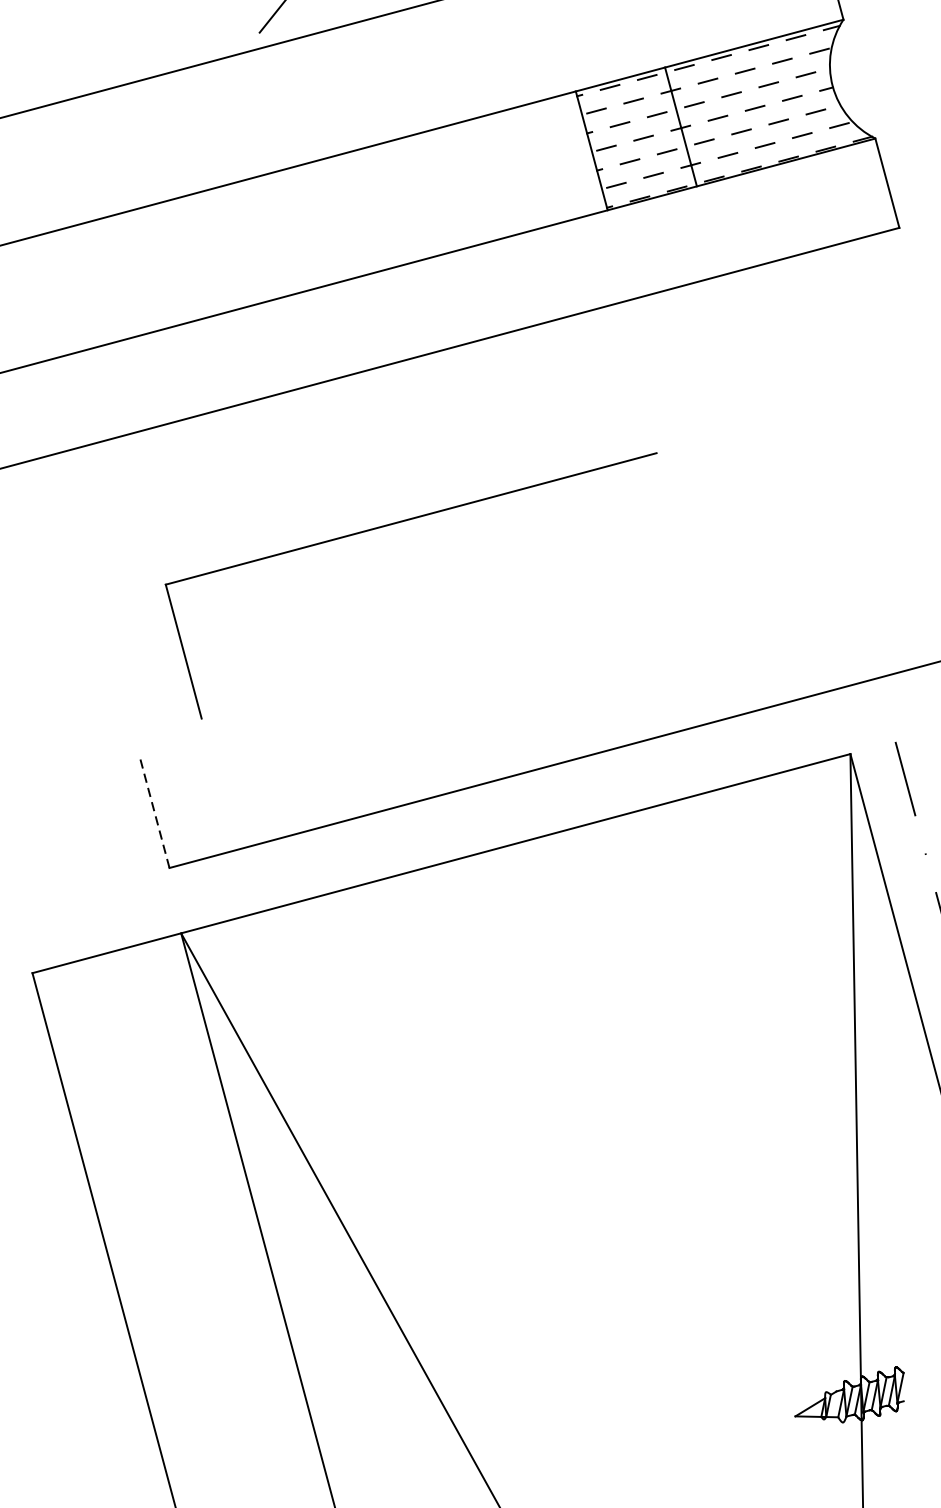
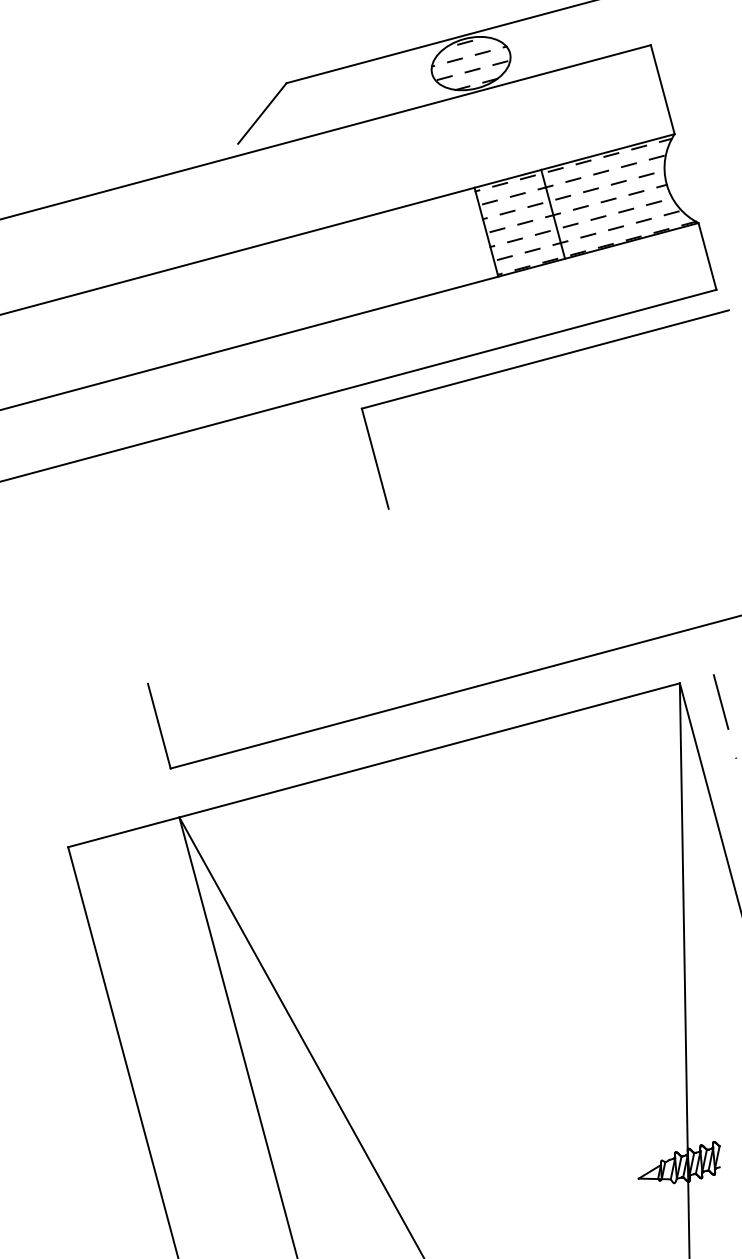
part: (392, 525) -> (531, 364), moved
line: (154, 811) -> (159, 726), dashed -> solid

